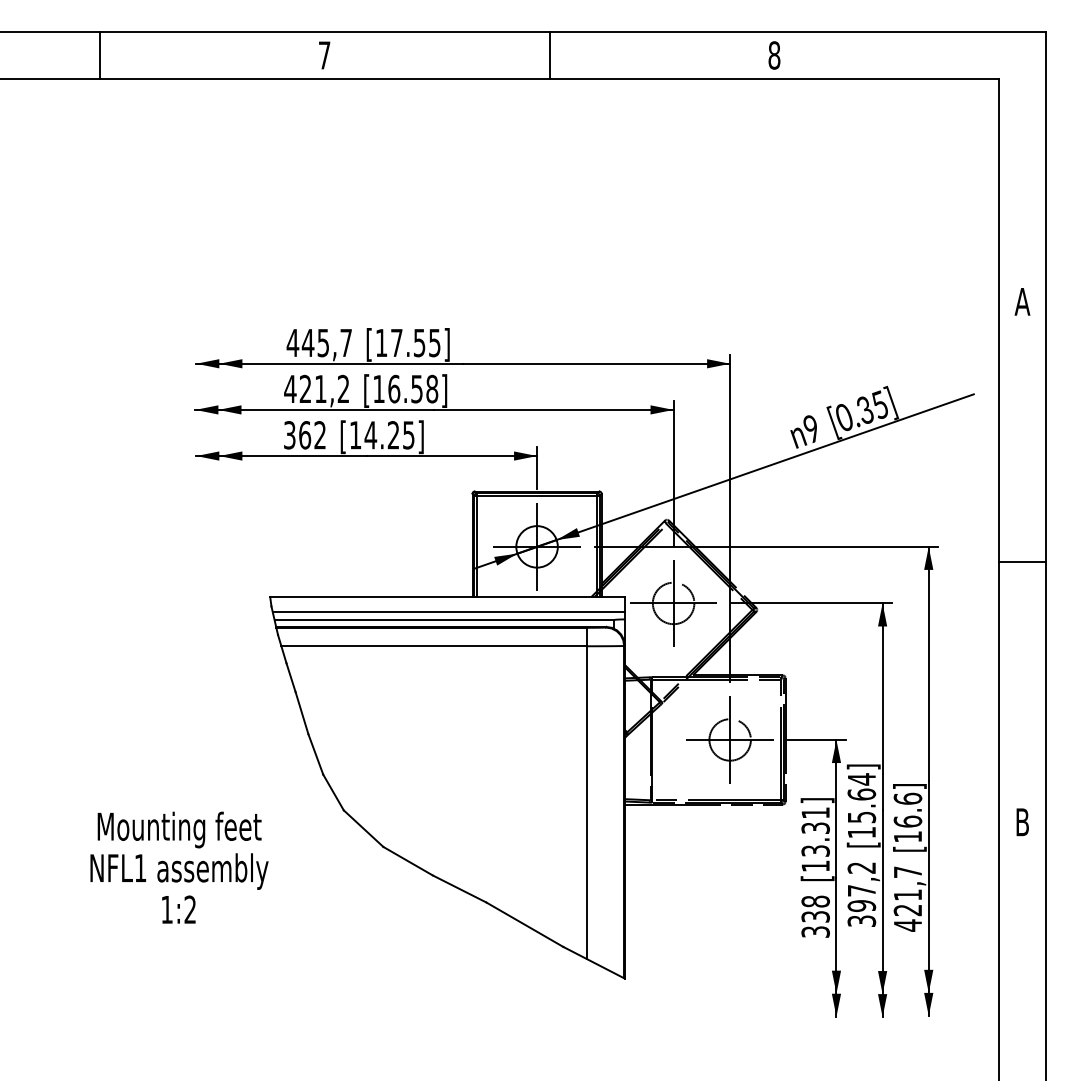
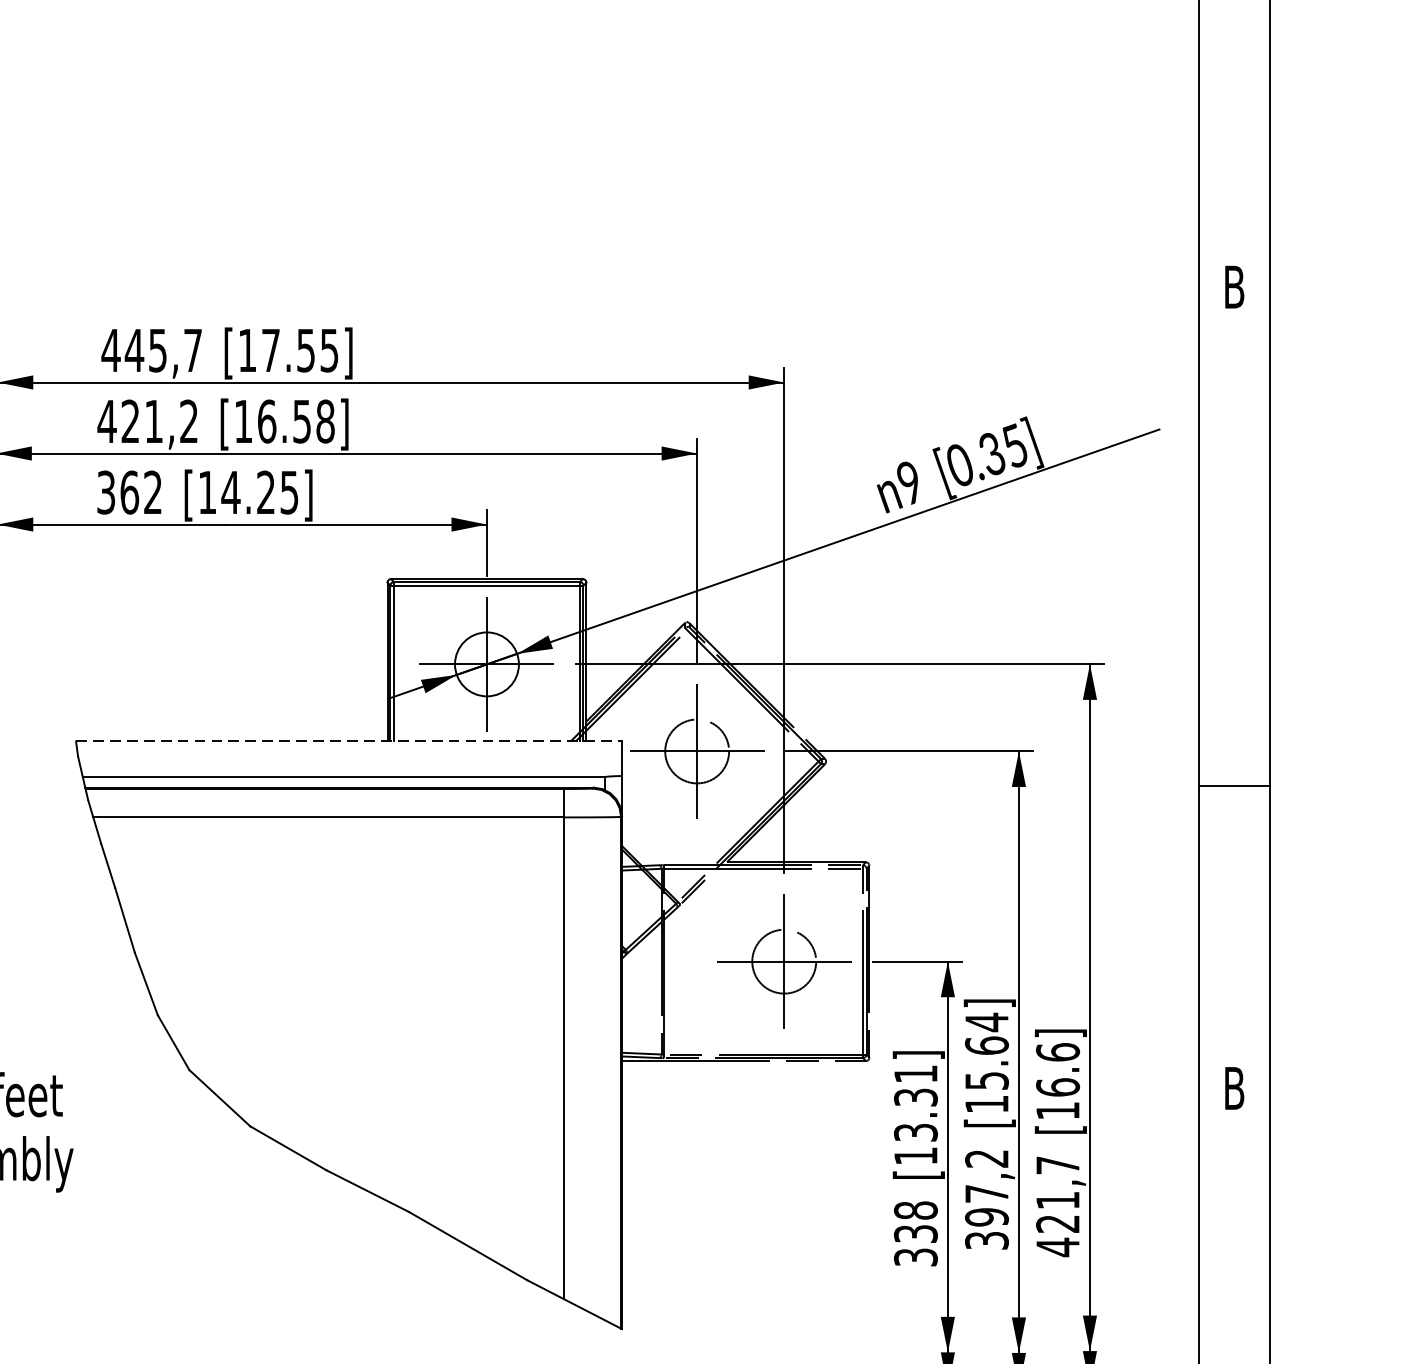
text: (1022, 301) -> (1234, 286), A -> B
line: (1022, 562) -> (1234, 786), moved
line: (447, 596) -> (349, 740), solid -> dashed
line: (448, 612) -> (350, 765), removed

